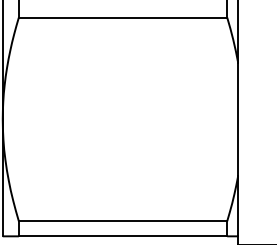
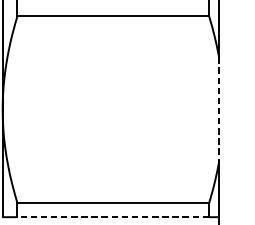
line: (238, 119) -> (219, 109), solid -> dashed
line: (122, 236) -> (112, 217), solid -> dashed

